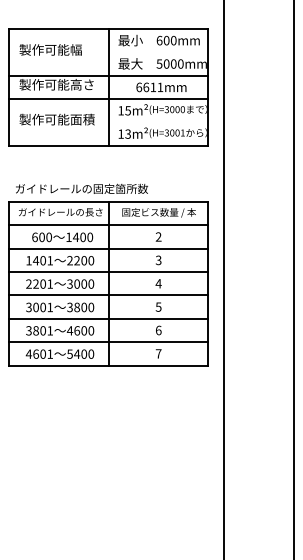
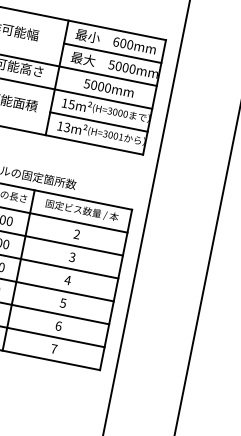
line: (157, 52) -> (111, 53), added
text: (149, 87) -> (97, 86), 6611mm -> 5000mm
line: (157, 122) -> (98, 121), added

